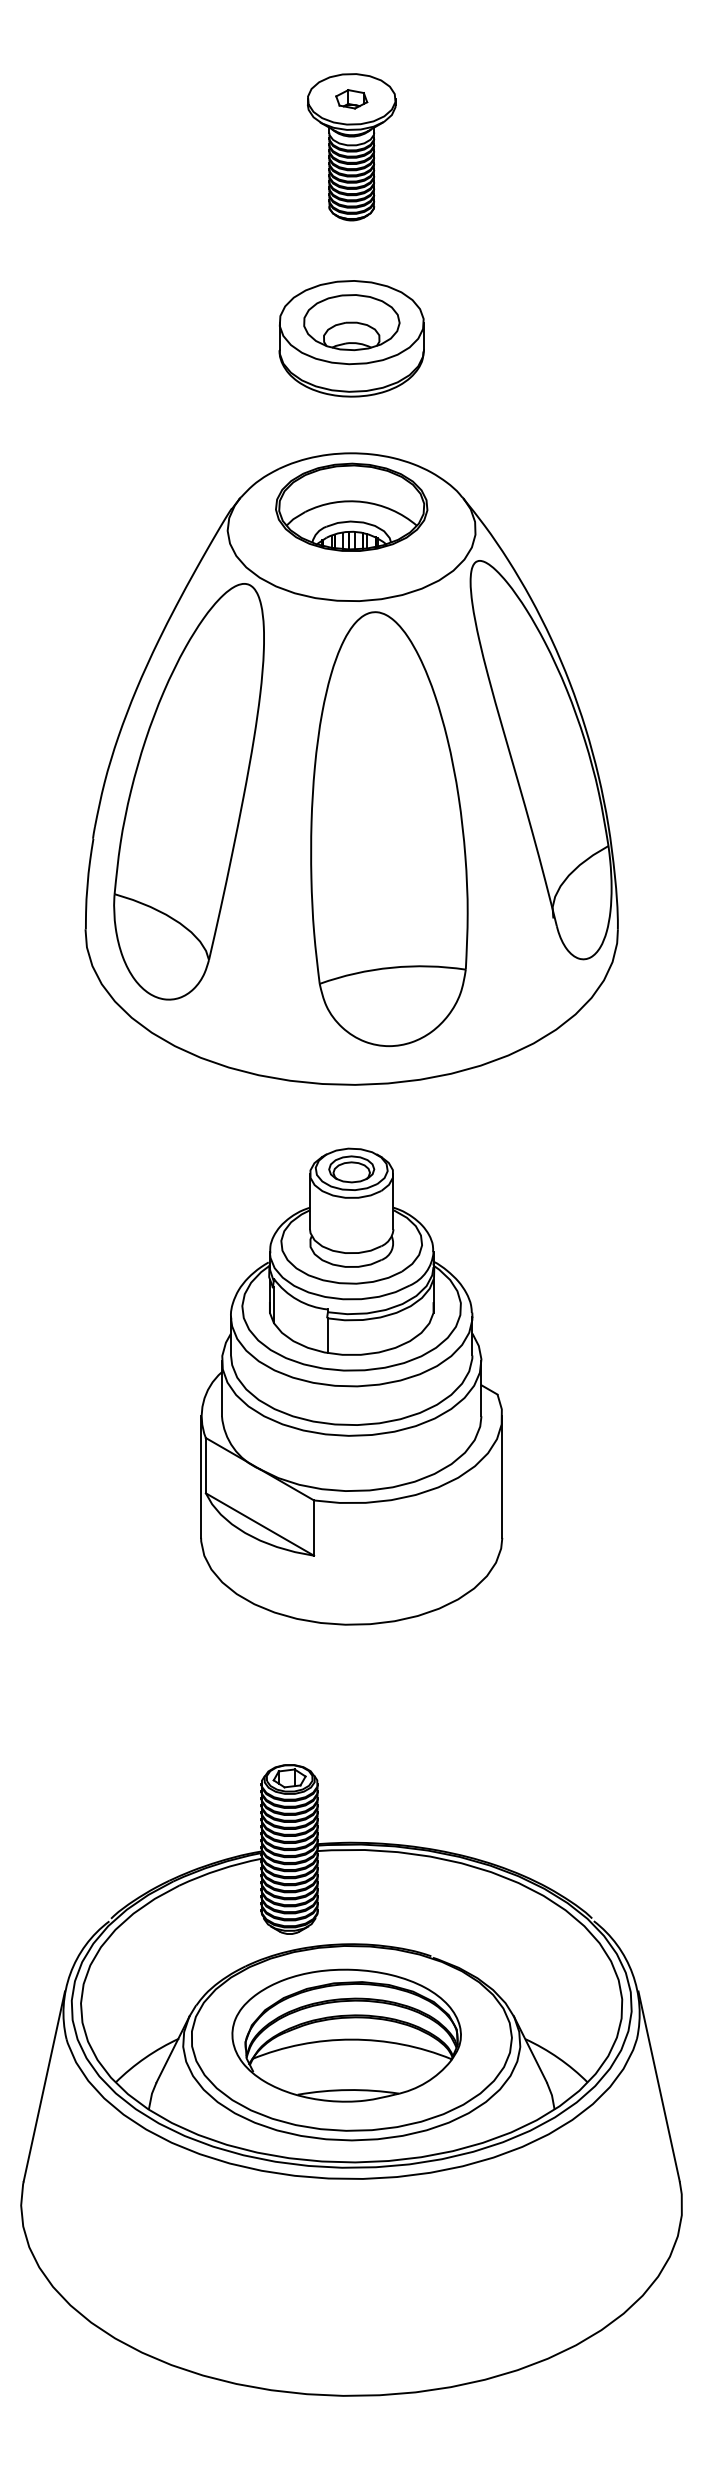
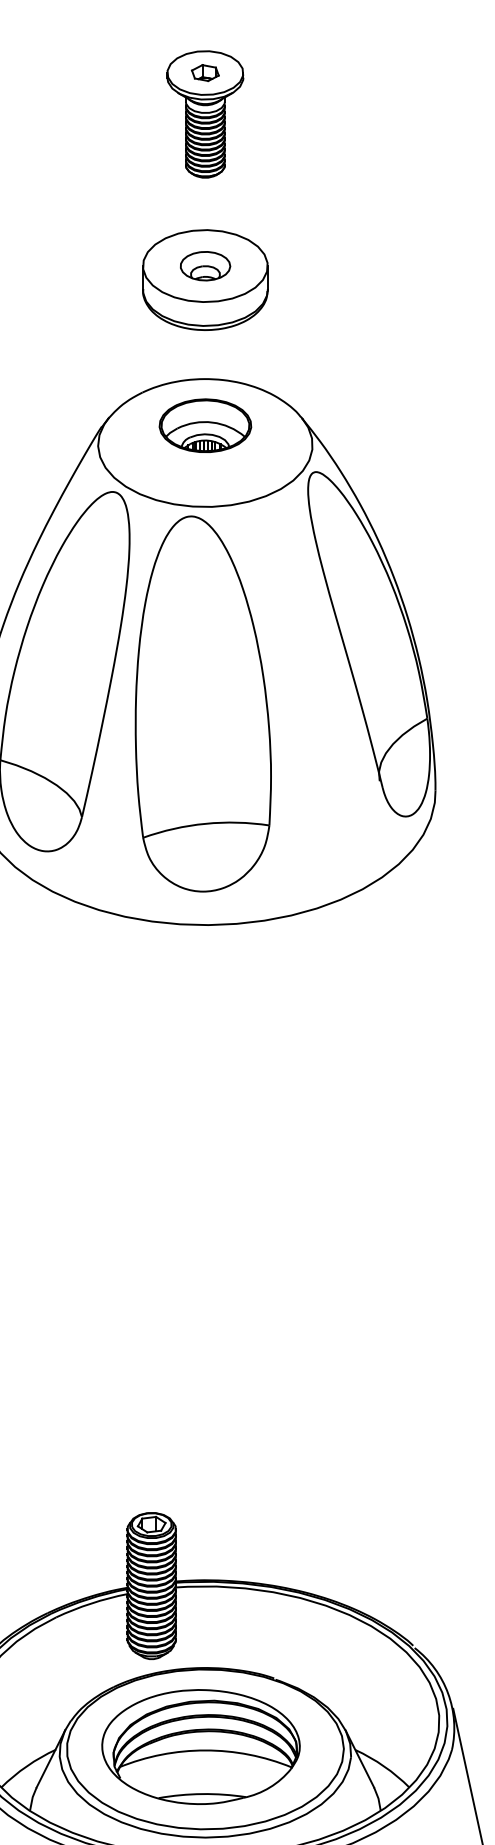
part: (351, 322) -> (205, 266), size x0.6
part: (351, 506) -> (205, 425), size x0.7
part: (389, 829) -> (203, 704), moved
part: (351, 1386) -> (205, 1185), removed

